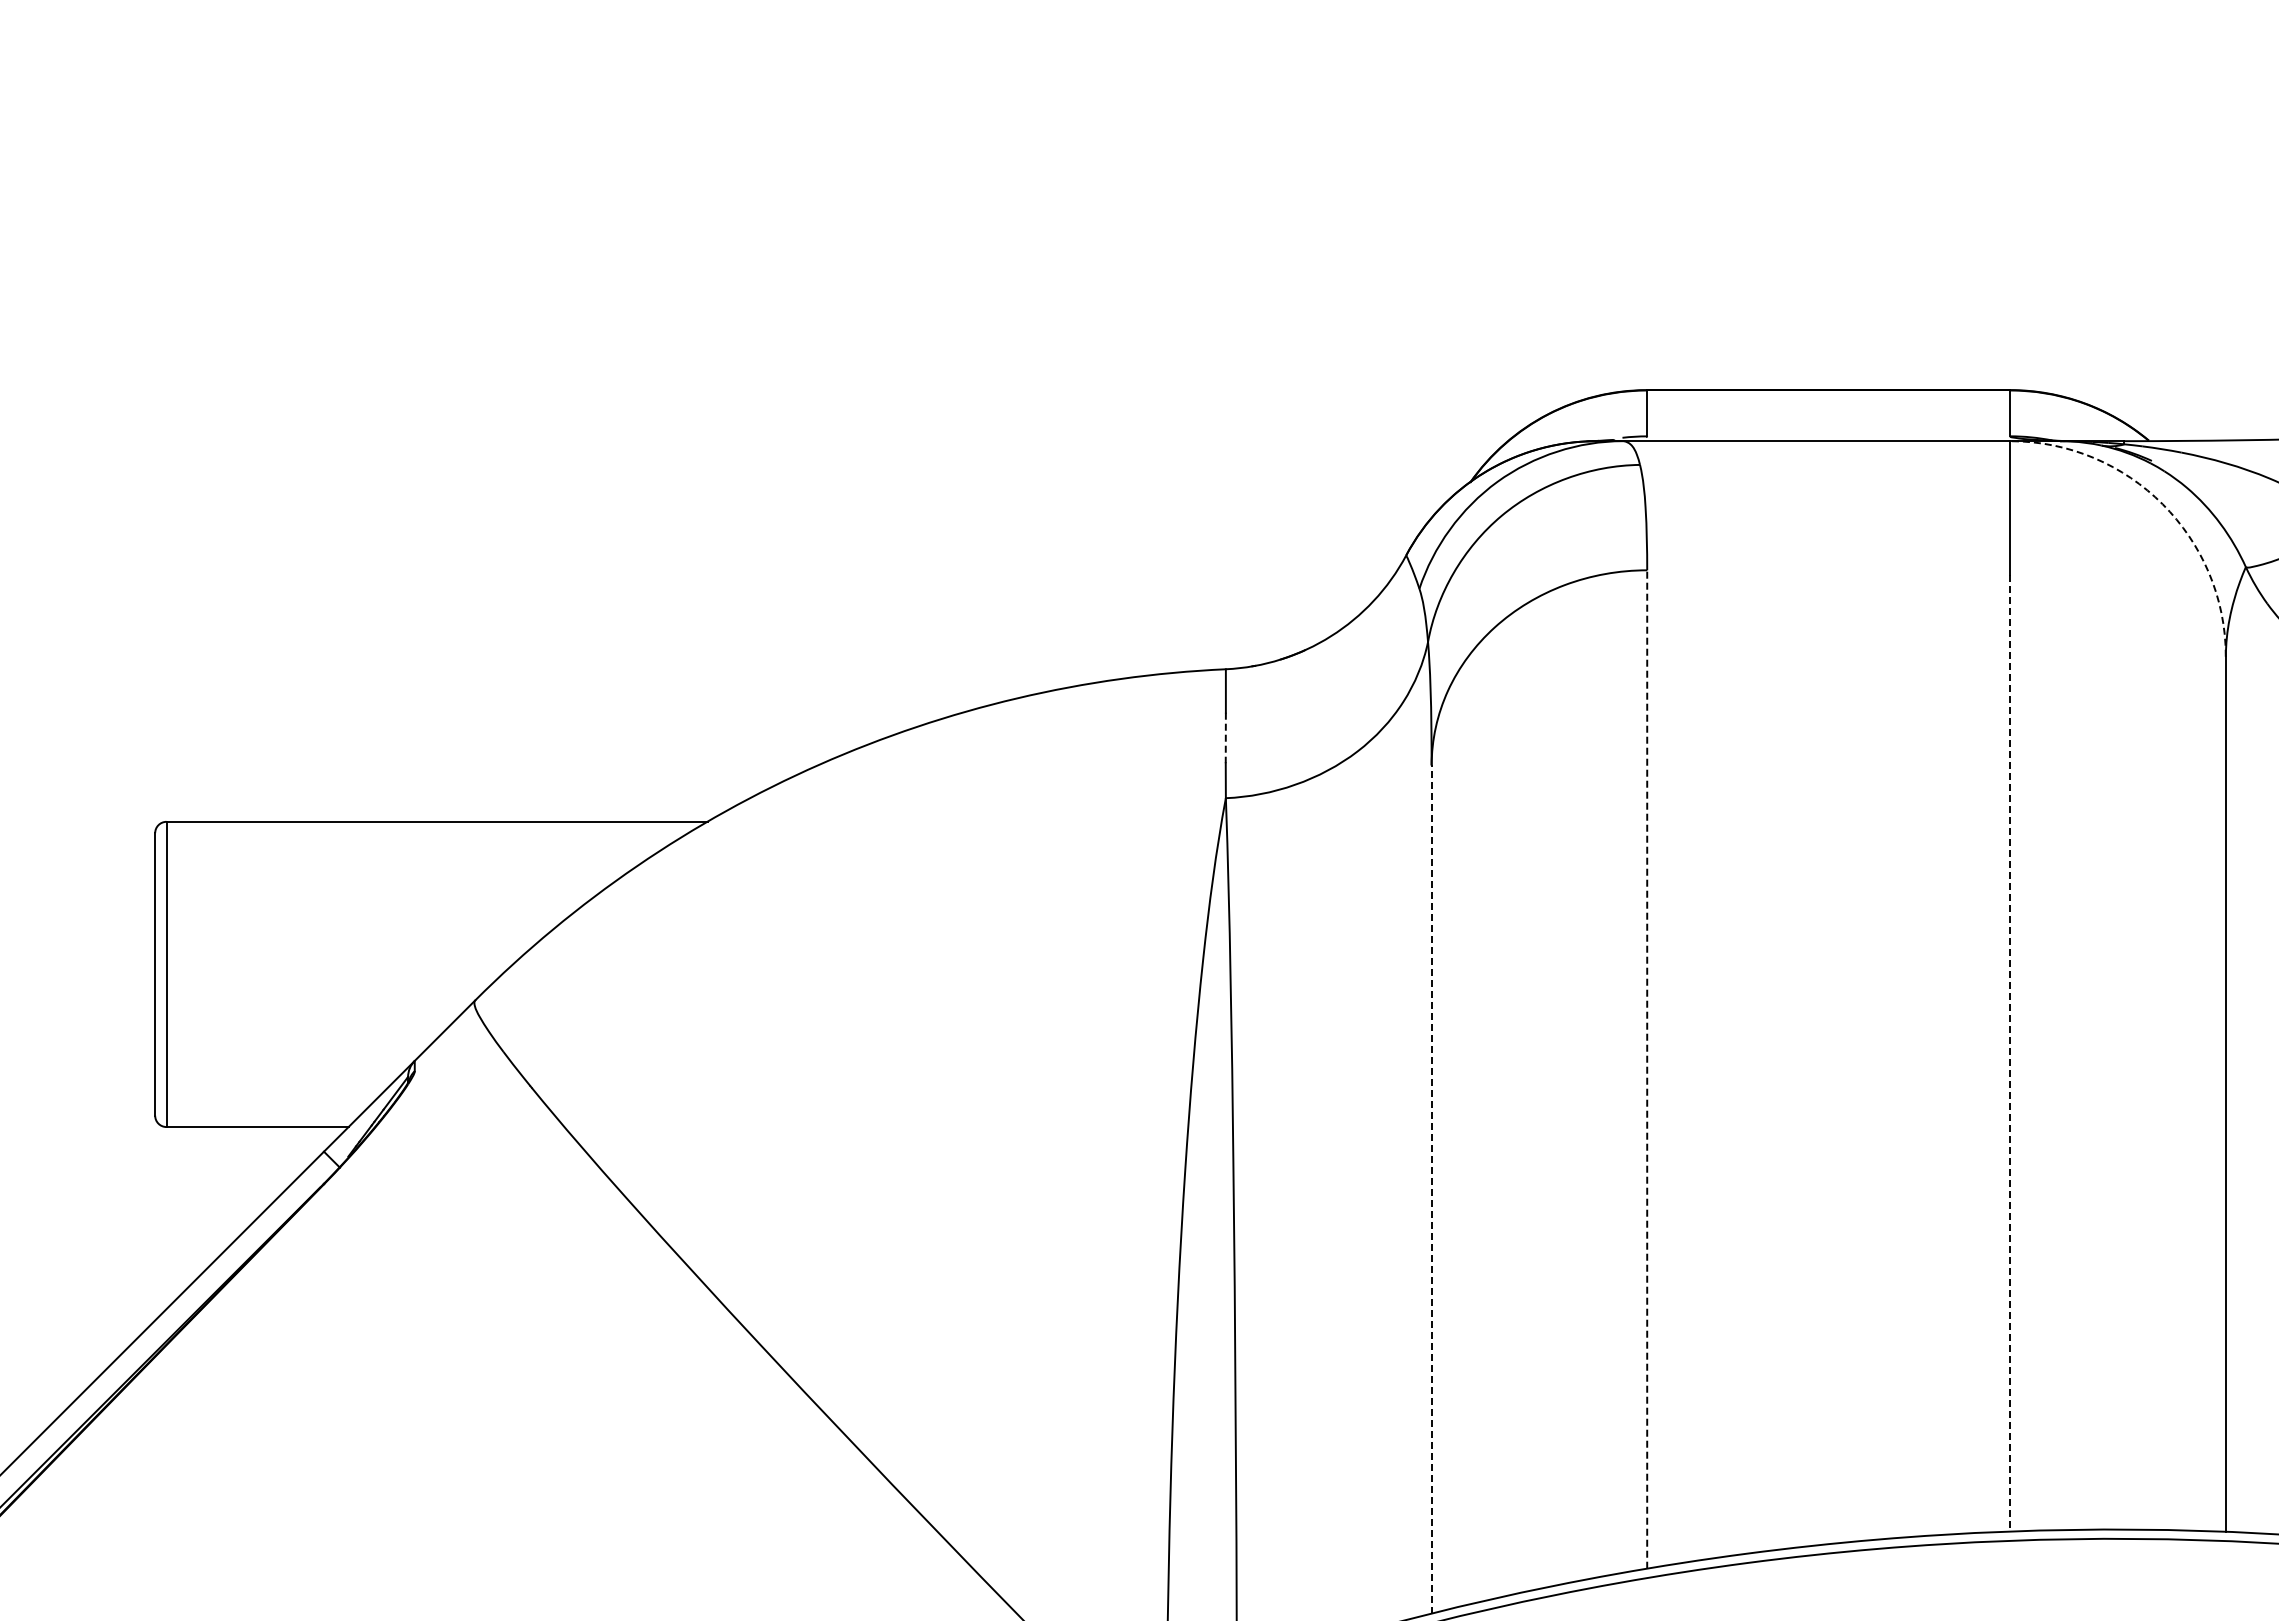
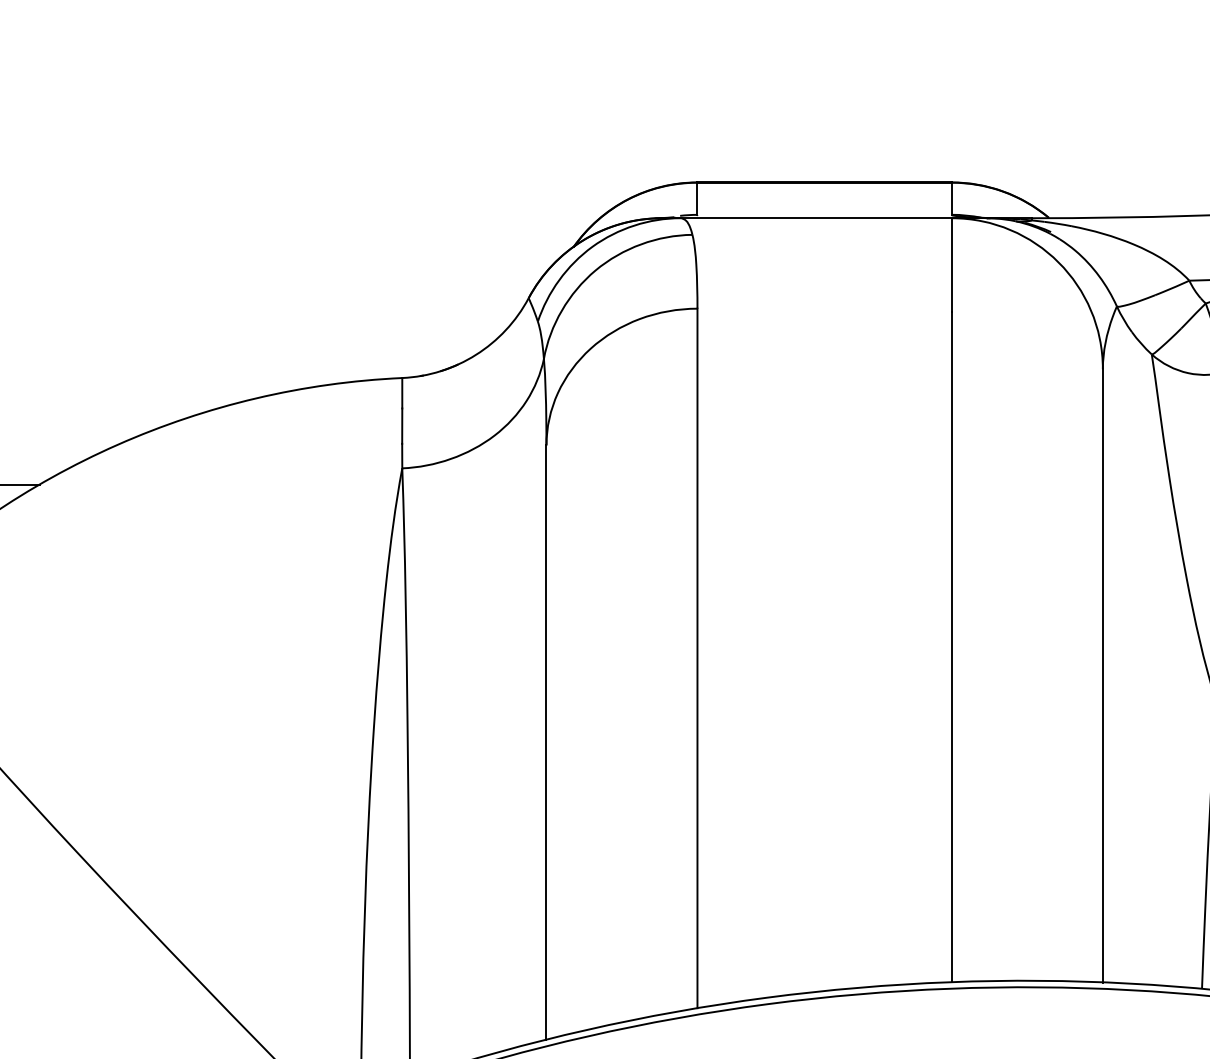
arc: (2162, 504) -> (1058, 262), dashed -> solid
line: (1225, 738) -> (402, 426), dashed -> solid
line: (2010, 1053) -> (952, 647), dashed -> solid
line: (1647, 1069) -> (697, 658), dashed -> solid
line: (1431, 1189) -> (546, 742), dashed -> solid

